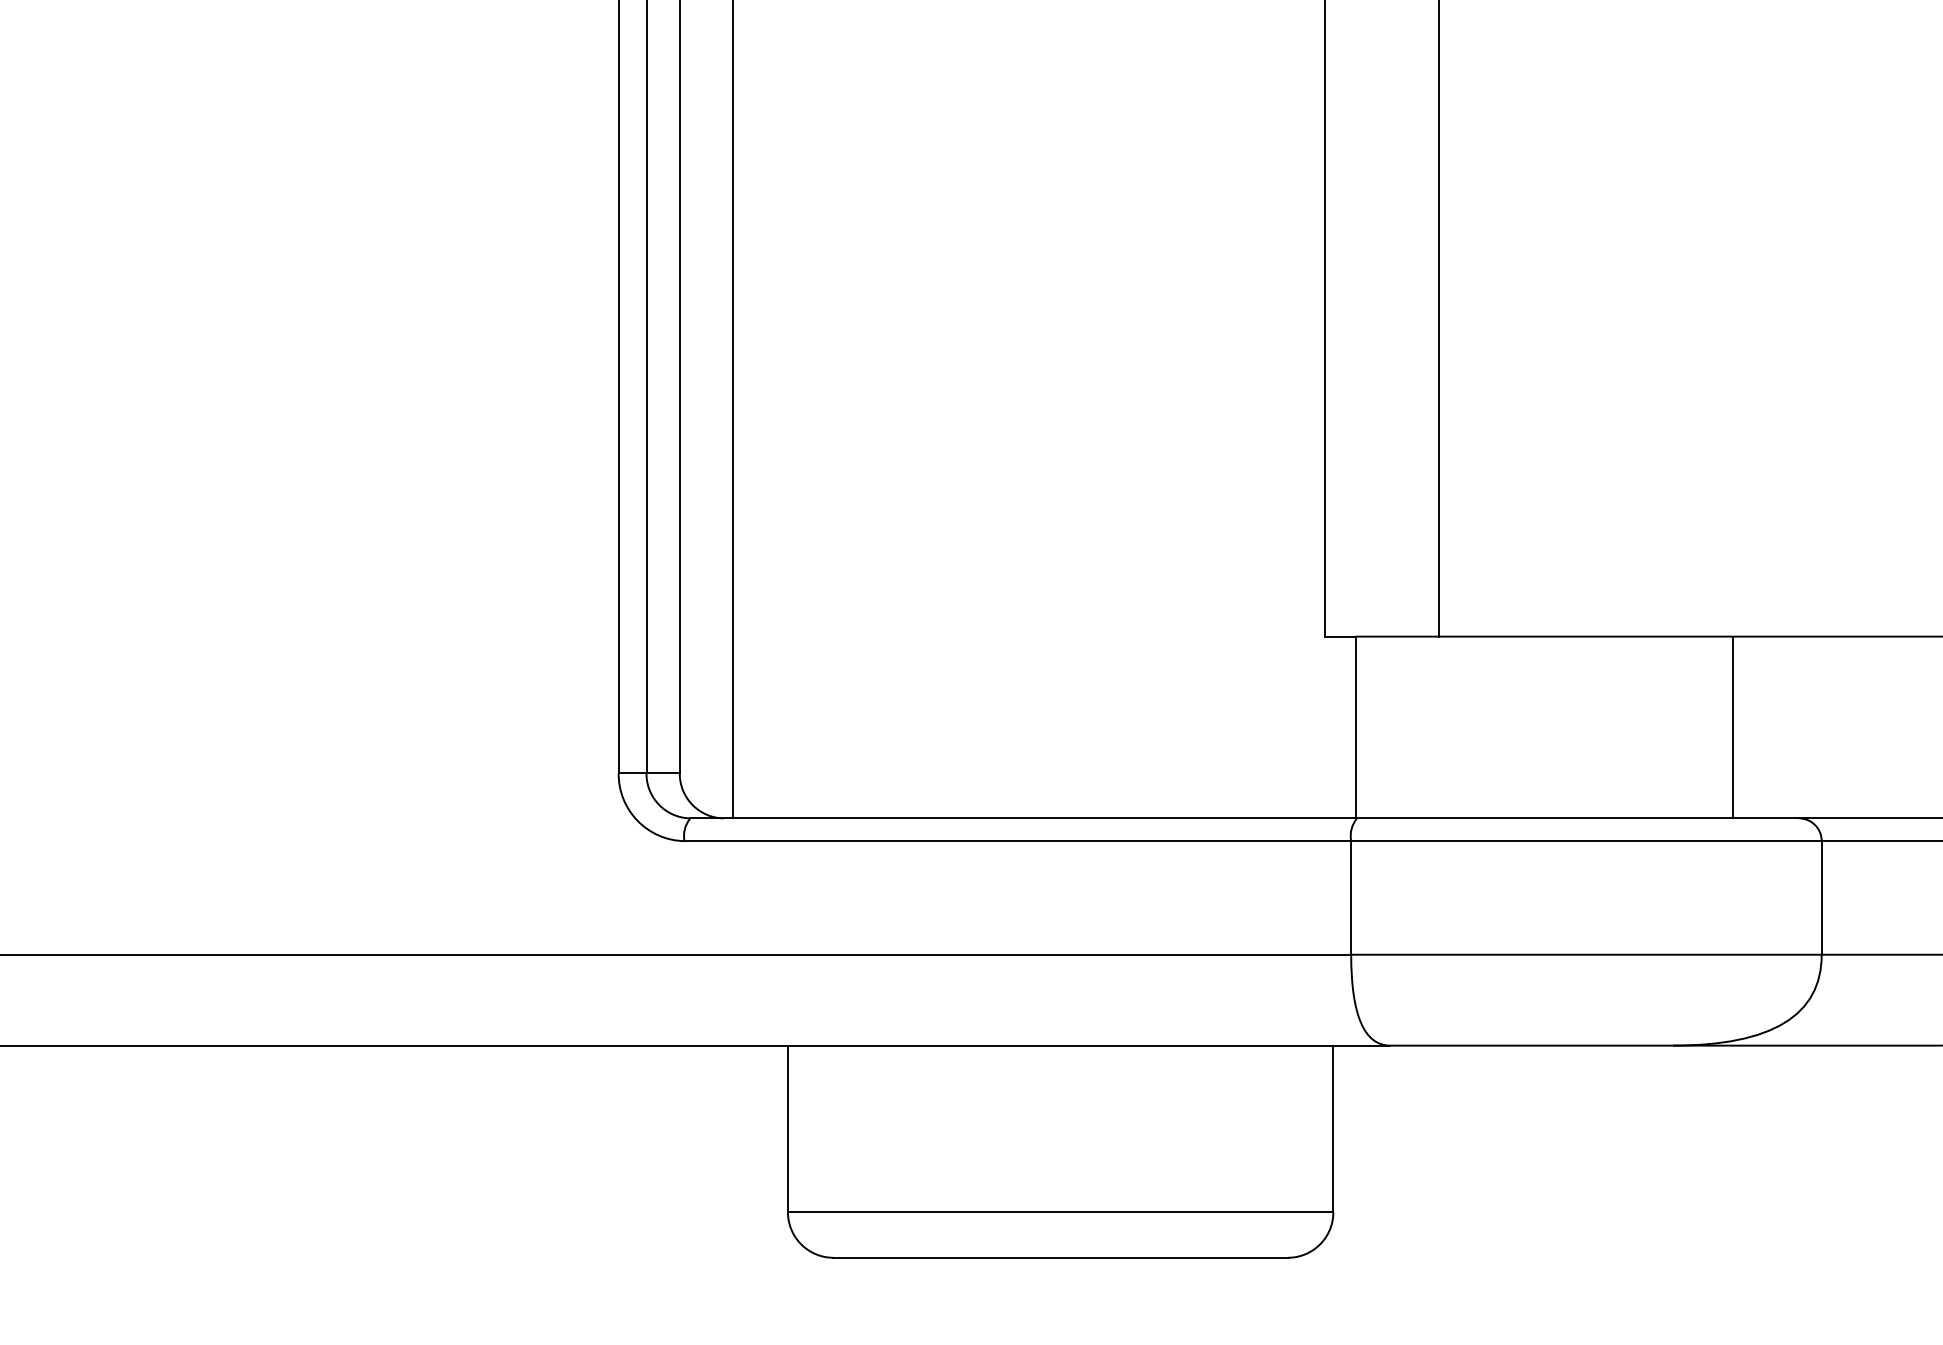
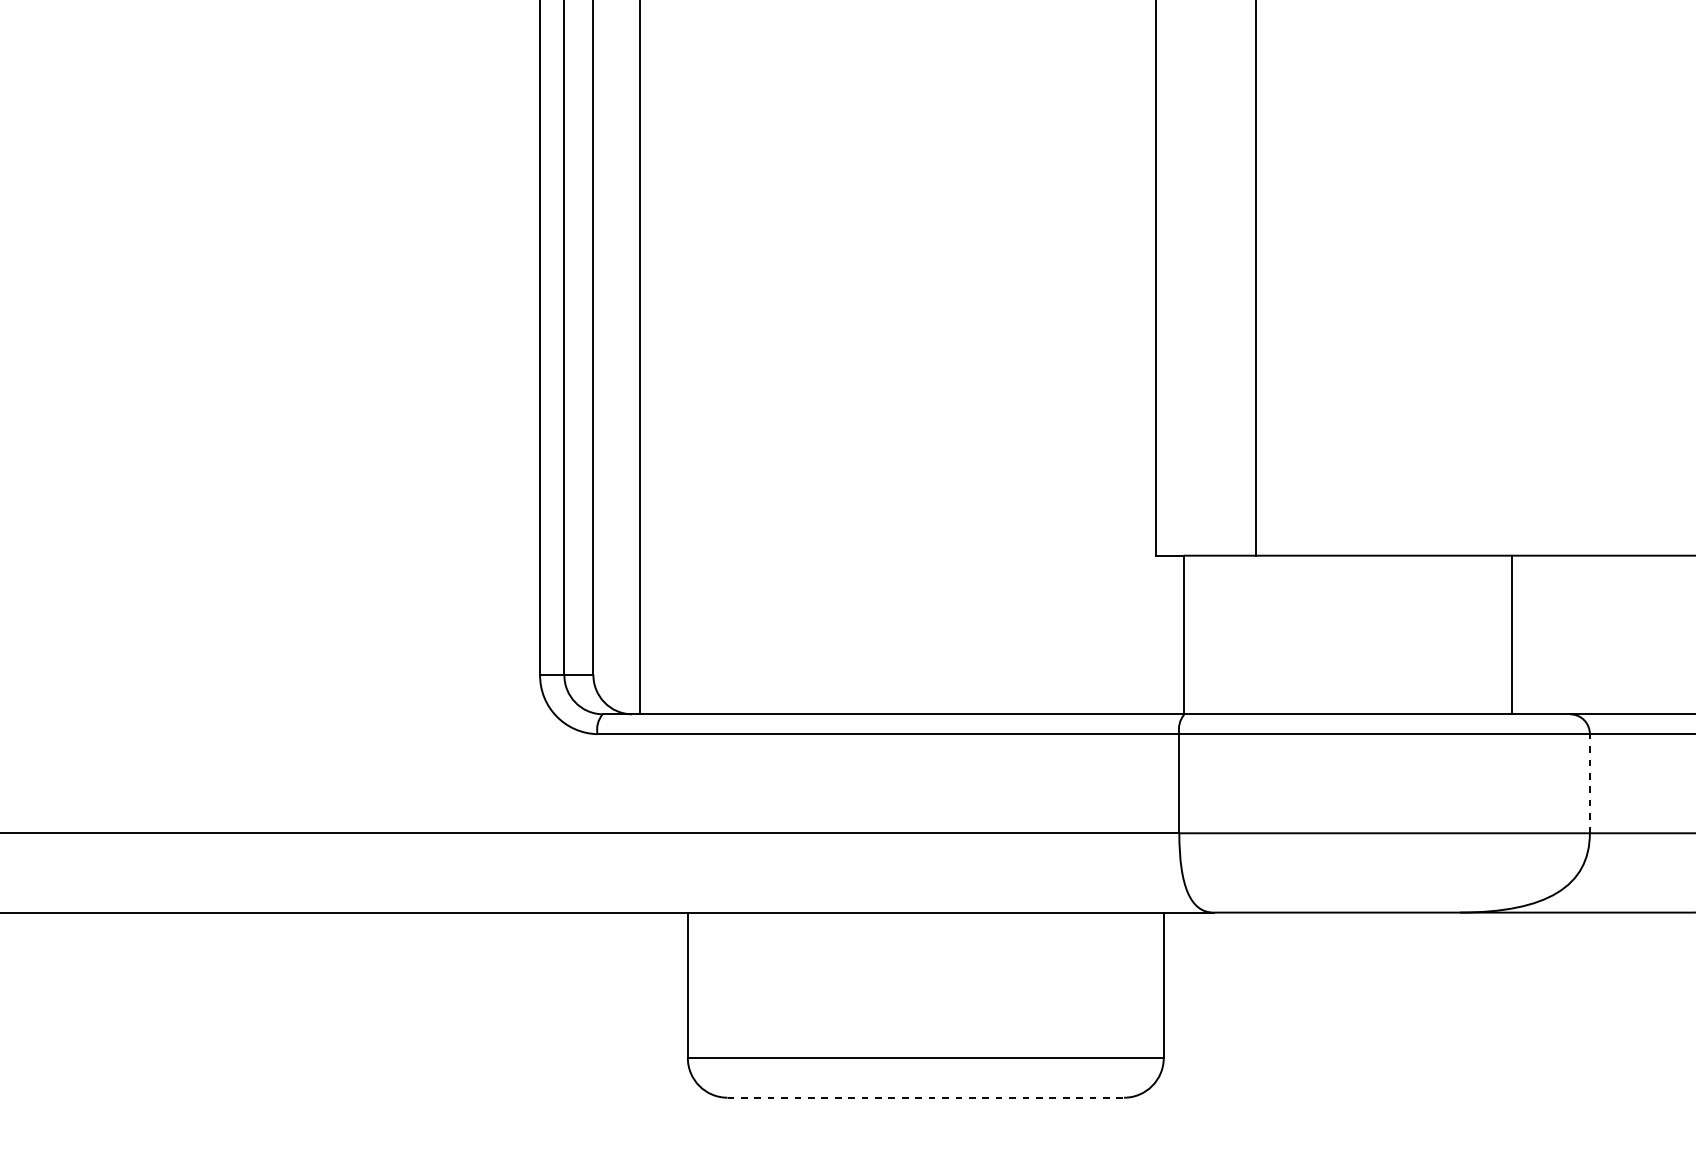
line: (1821, 897) -> (1589, 783), solid -> dashed
line: (1061, 1257) -> (926, 1097), solid -> dashed

